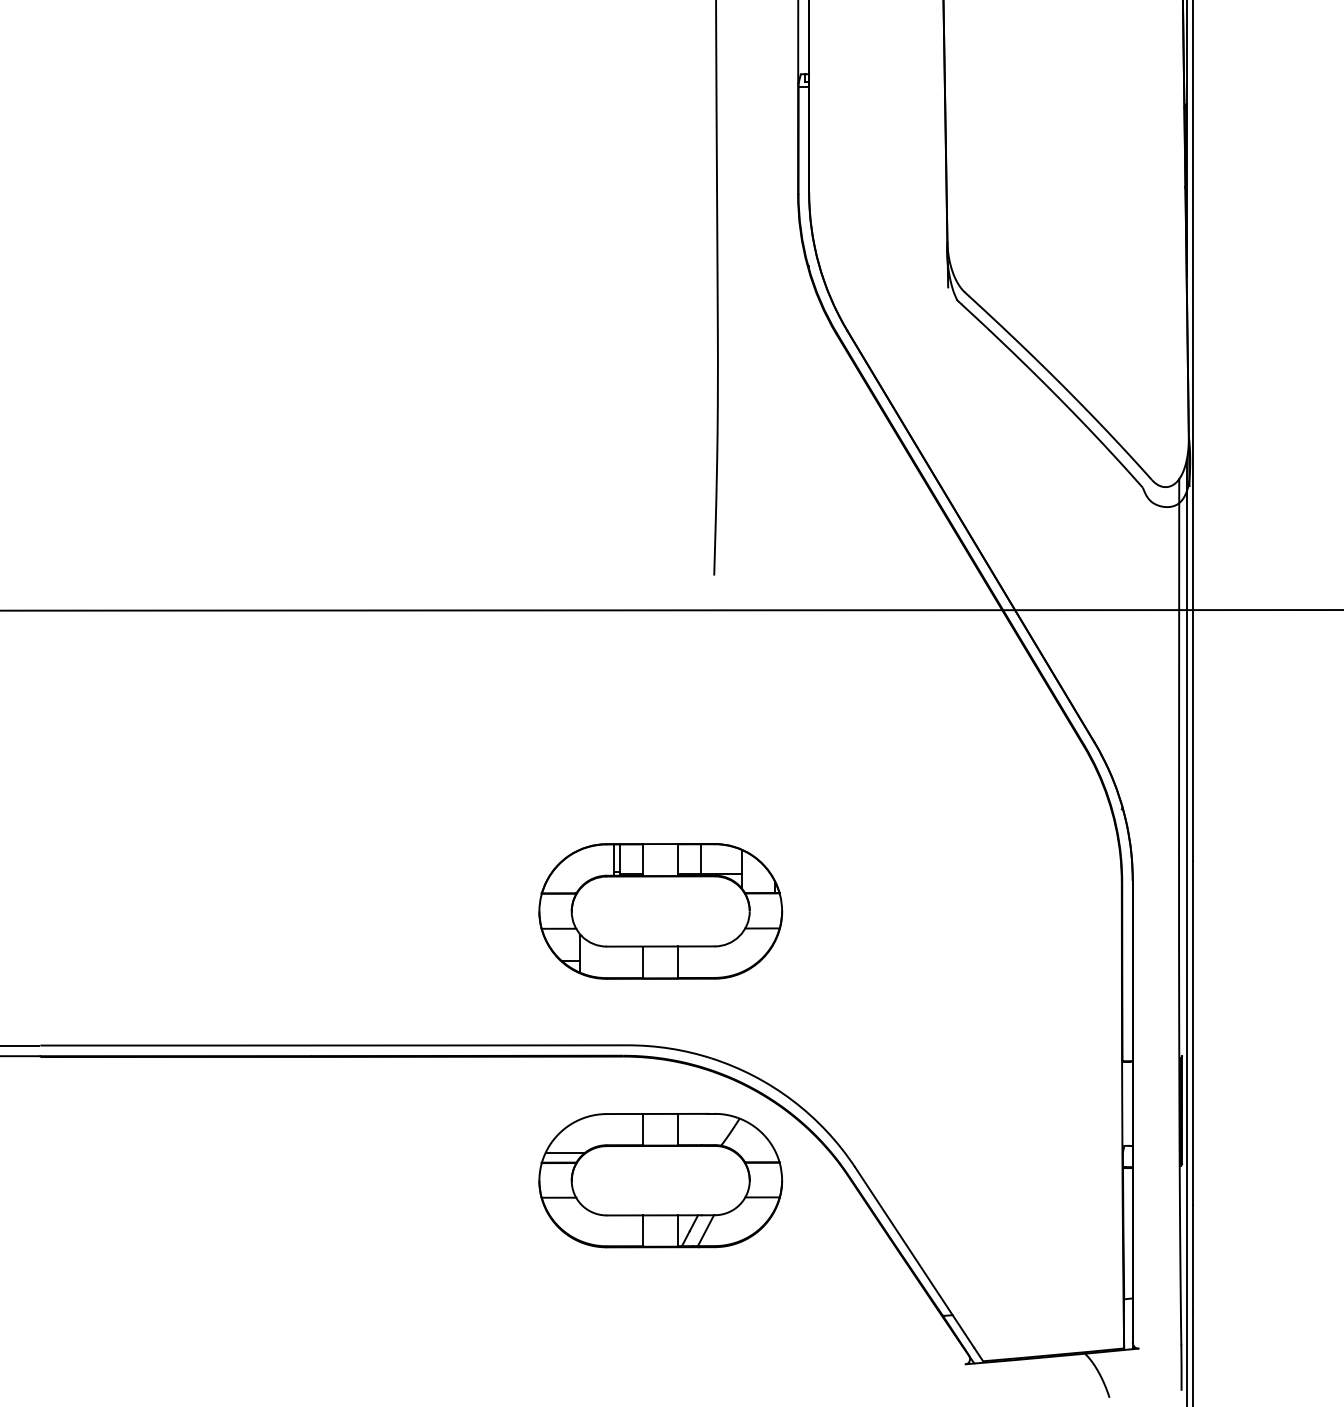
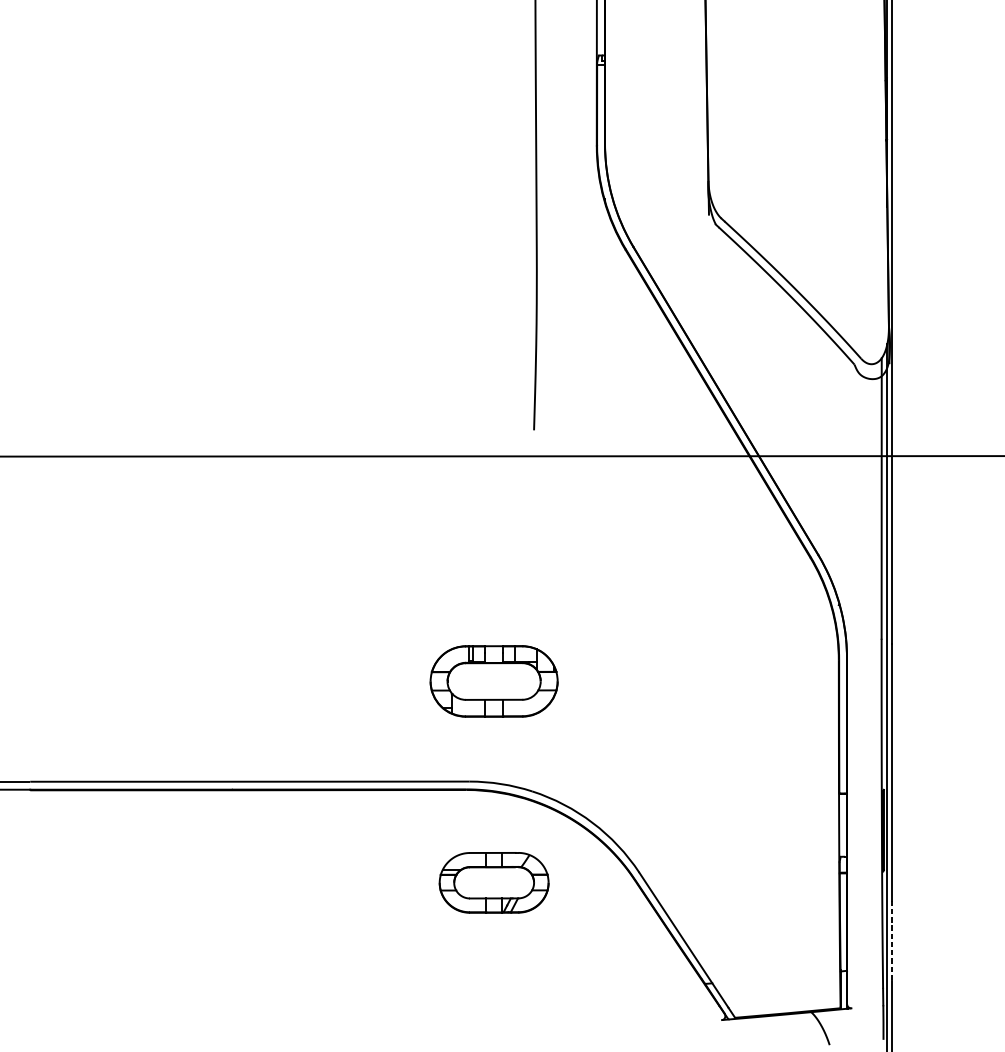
part: (660, 911) -> (493, 681), size x0.7
part: (660, 1180) -> (493, 882), size x0.6
line: (1193, 1258) -> (892, 940), solid -> dashed

